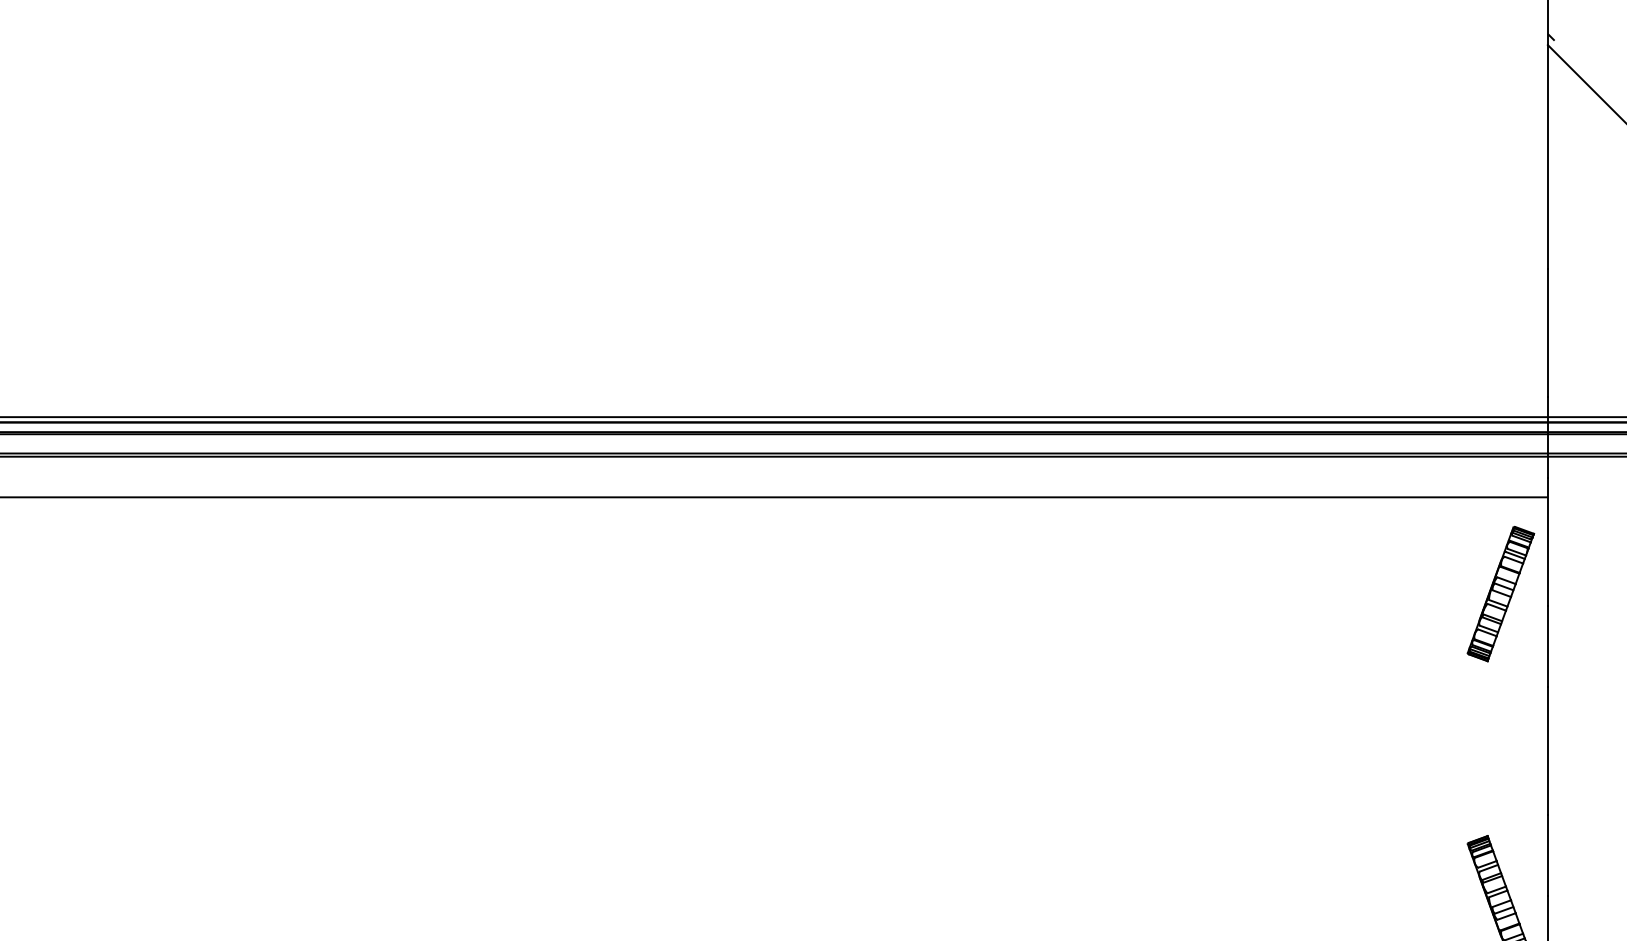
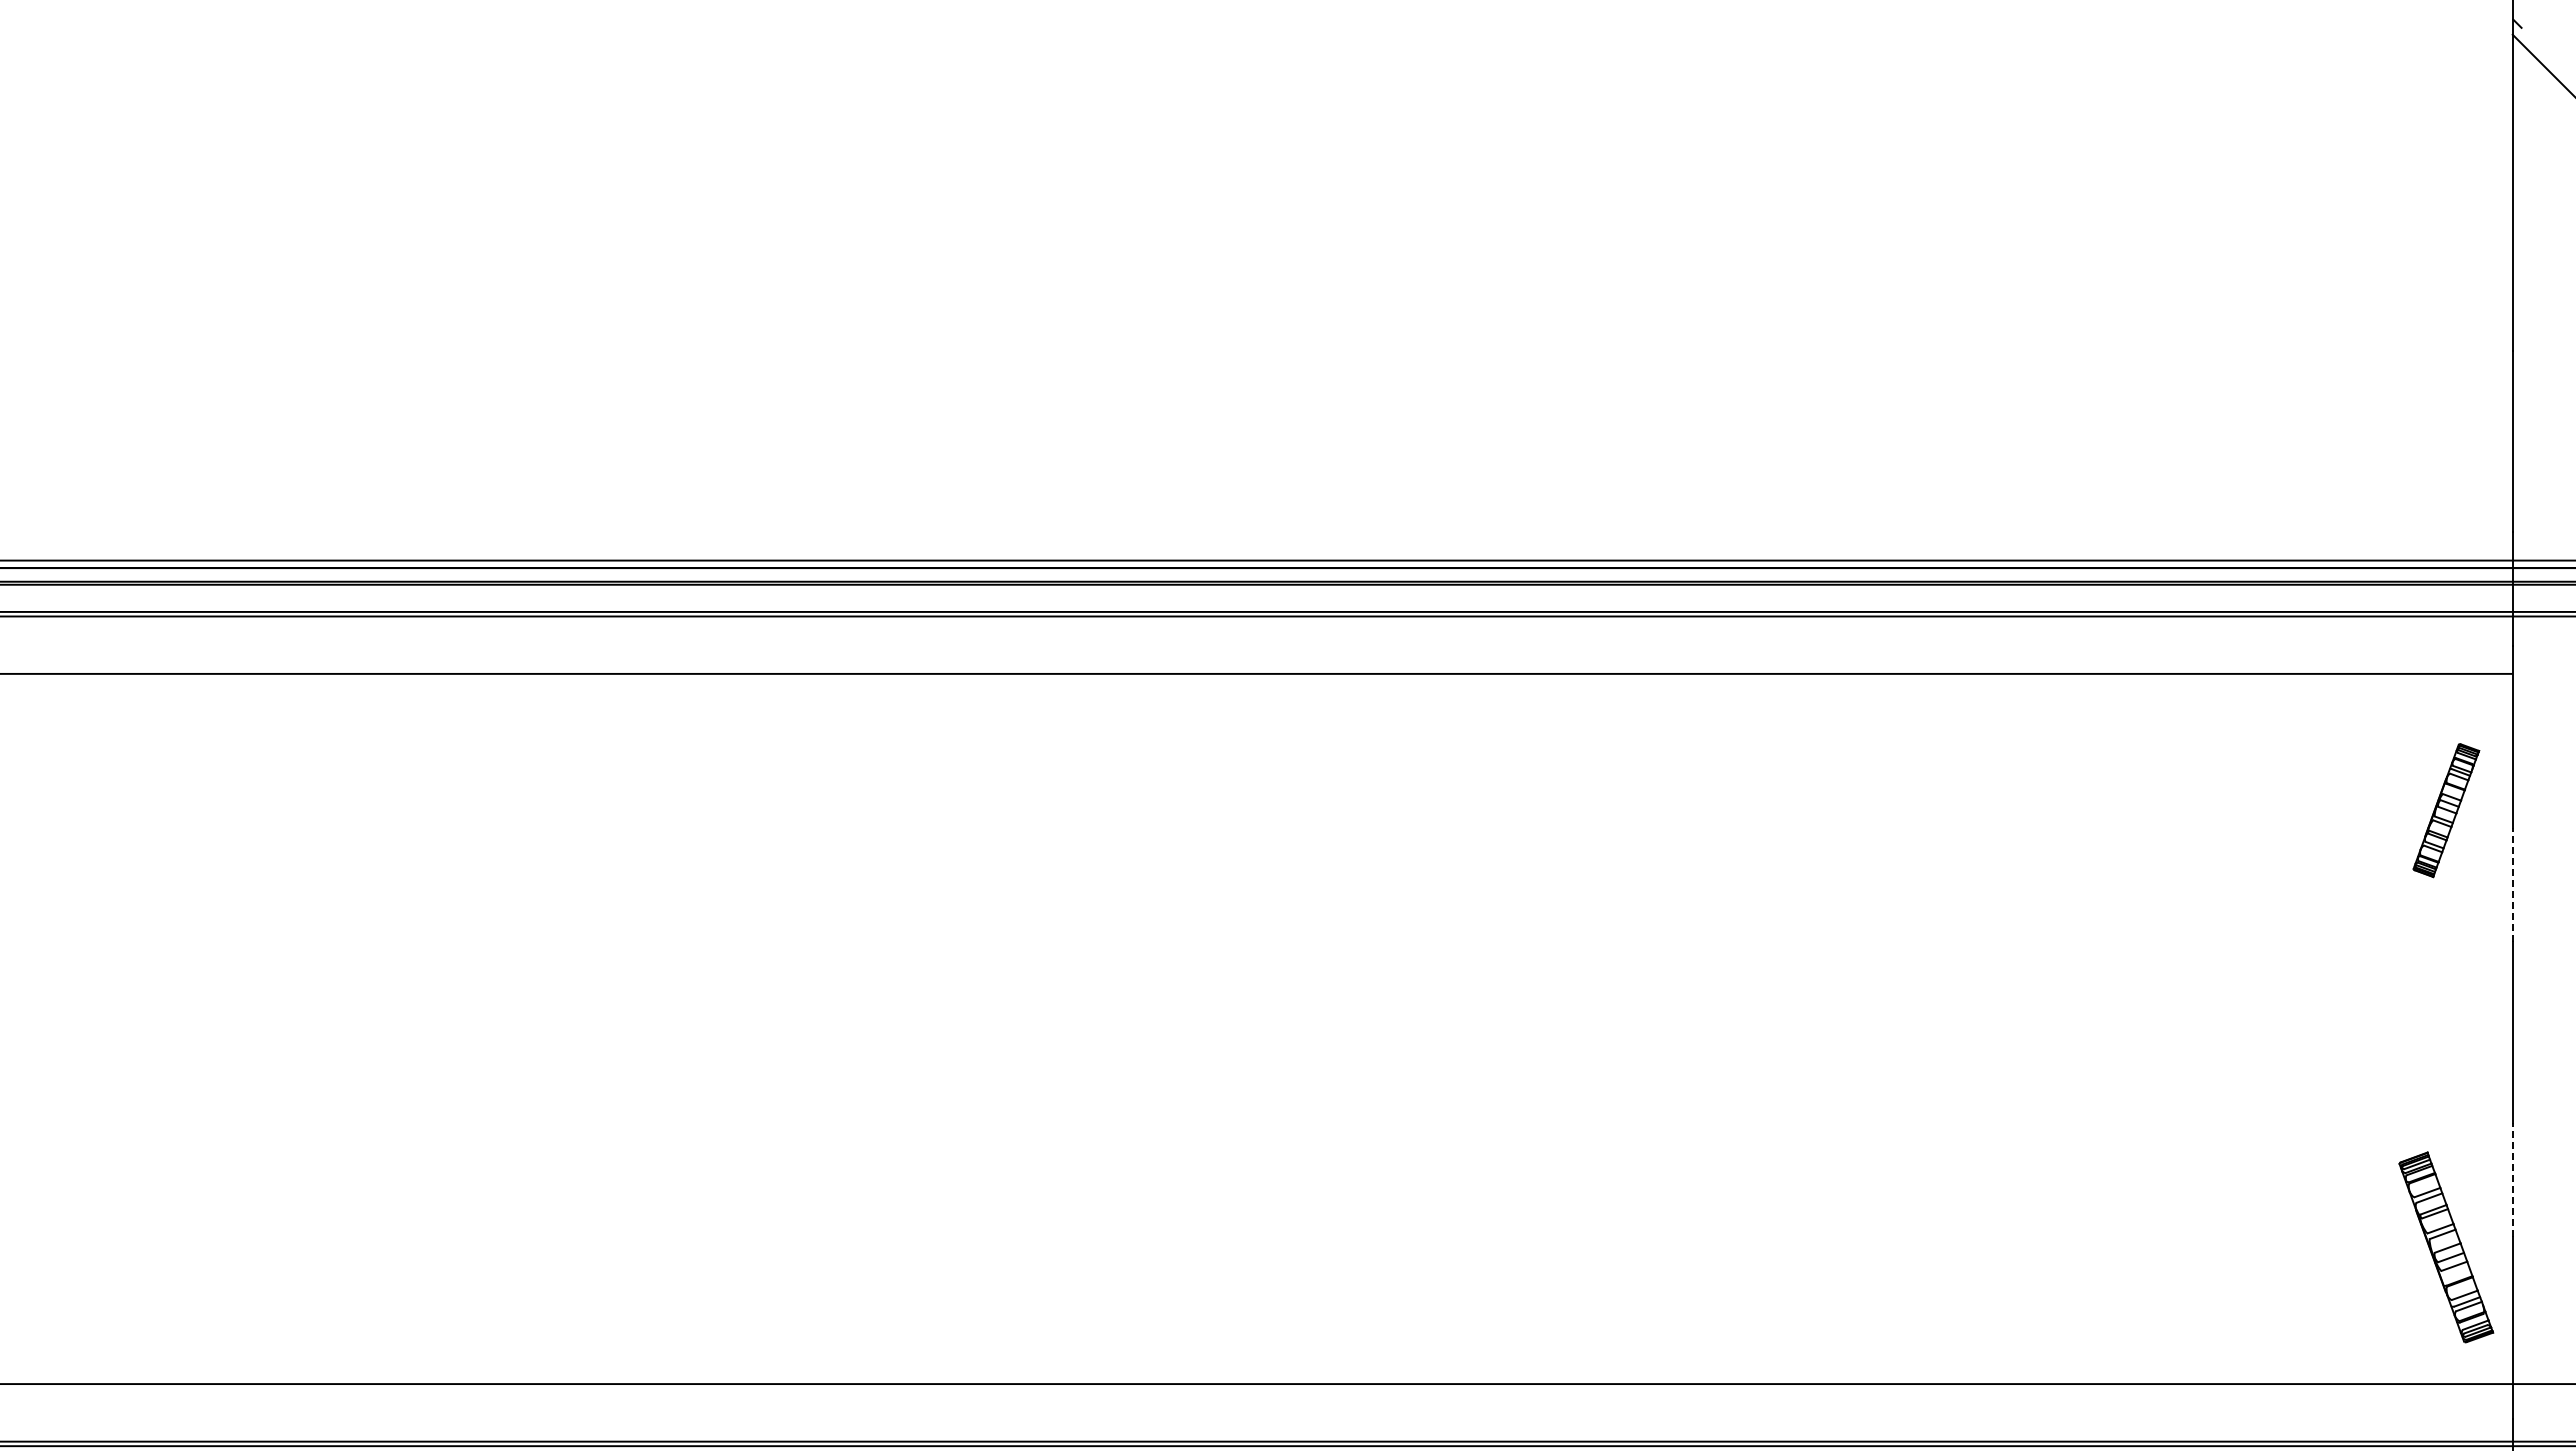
part: (1501, 593) -> (2446, 810), size x0.7
line: (1547, 646) -> (2512, 884), solid -> dashed
line: (1547, 855) -> (2512, 1179), solid -> dashed

